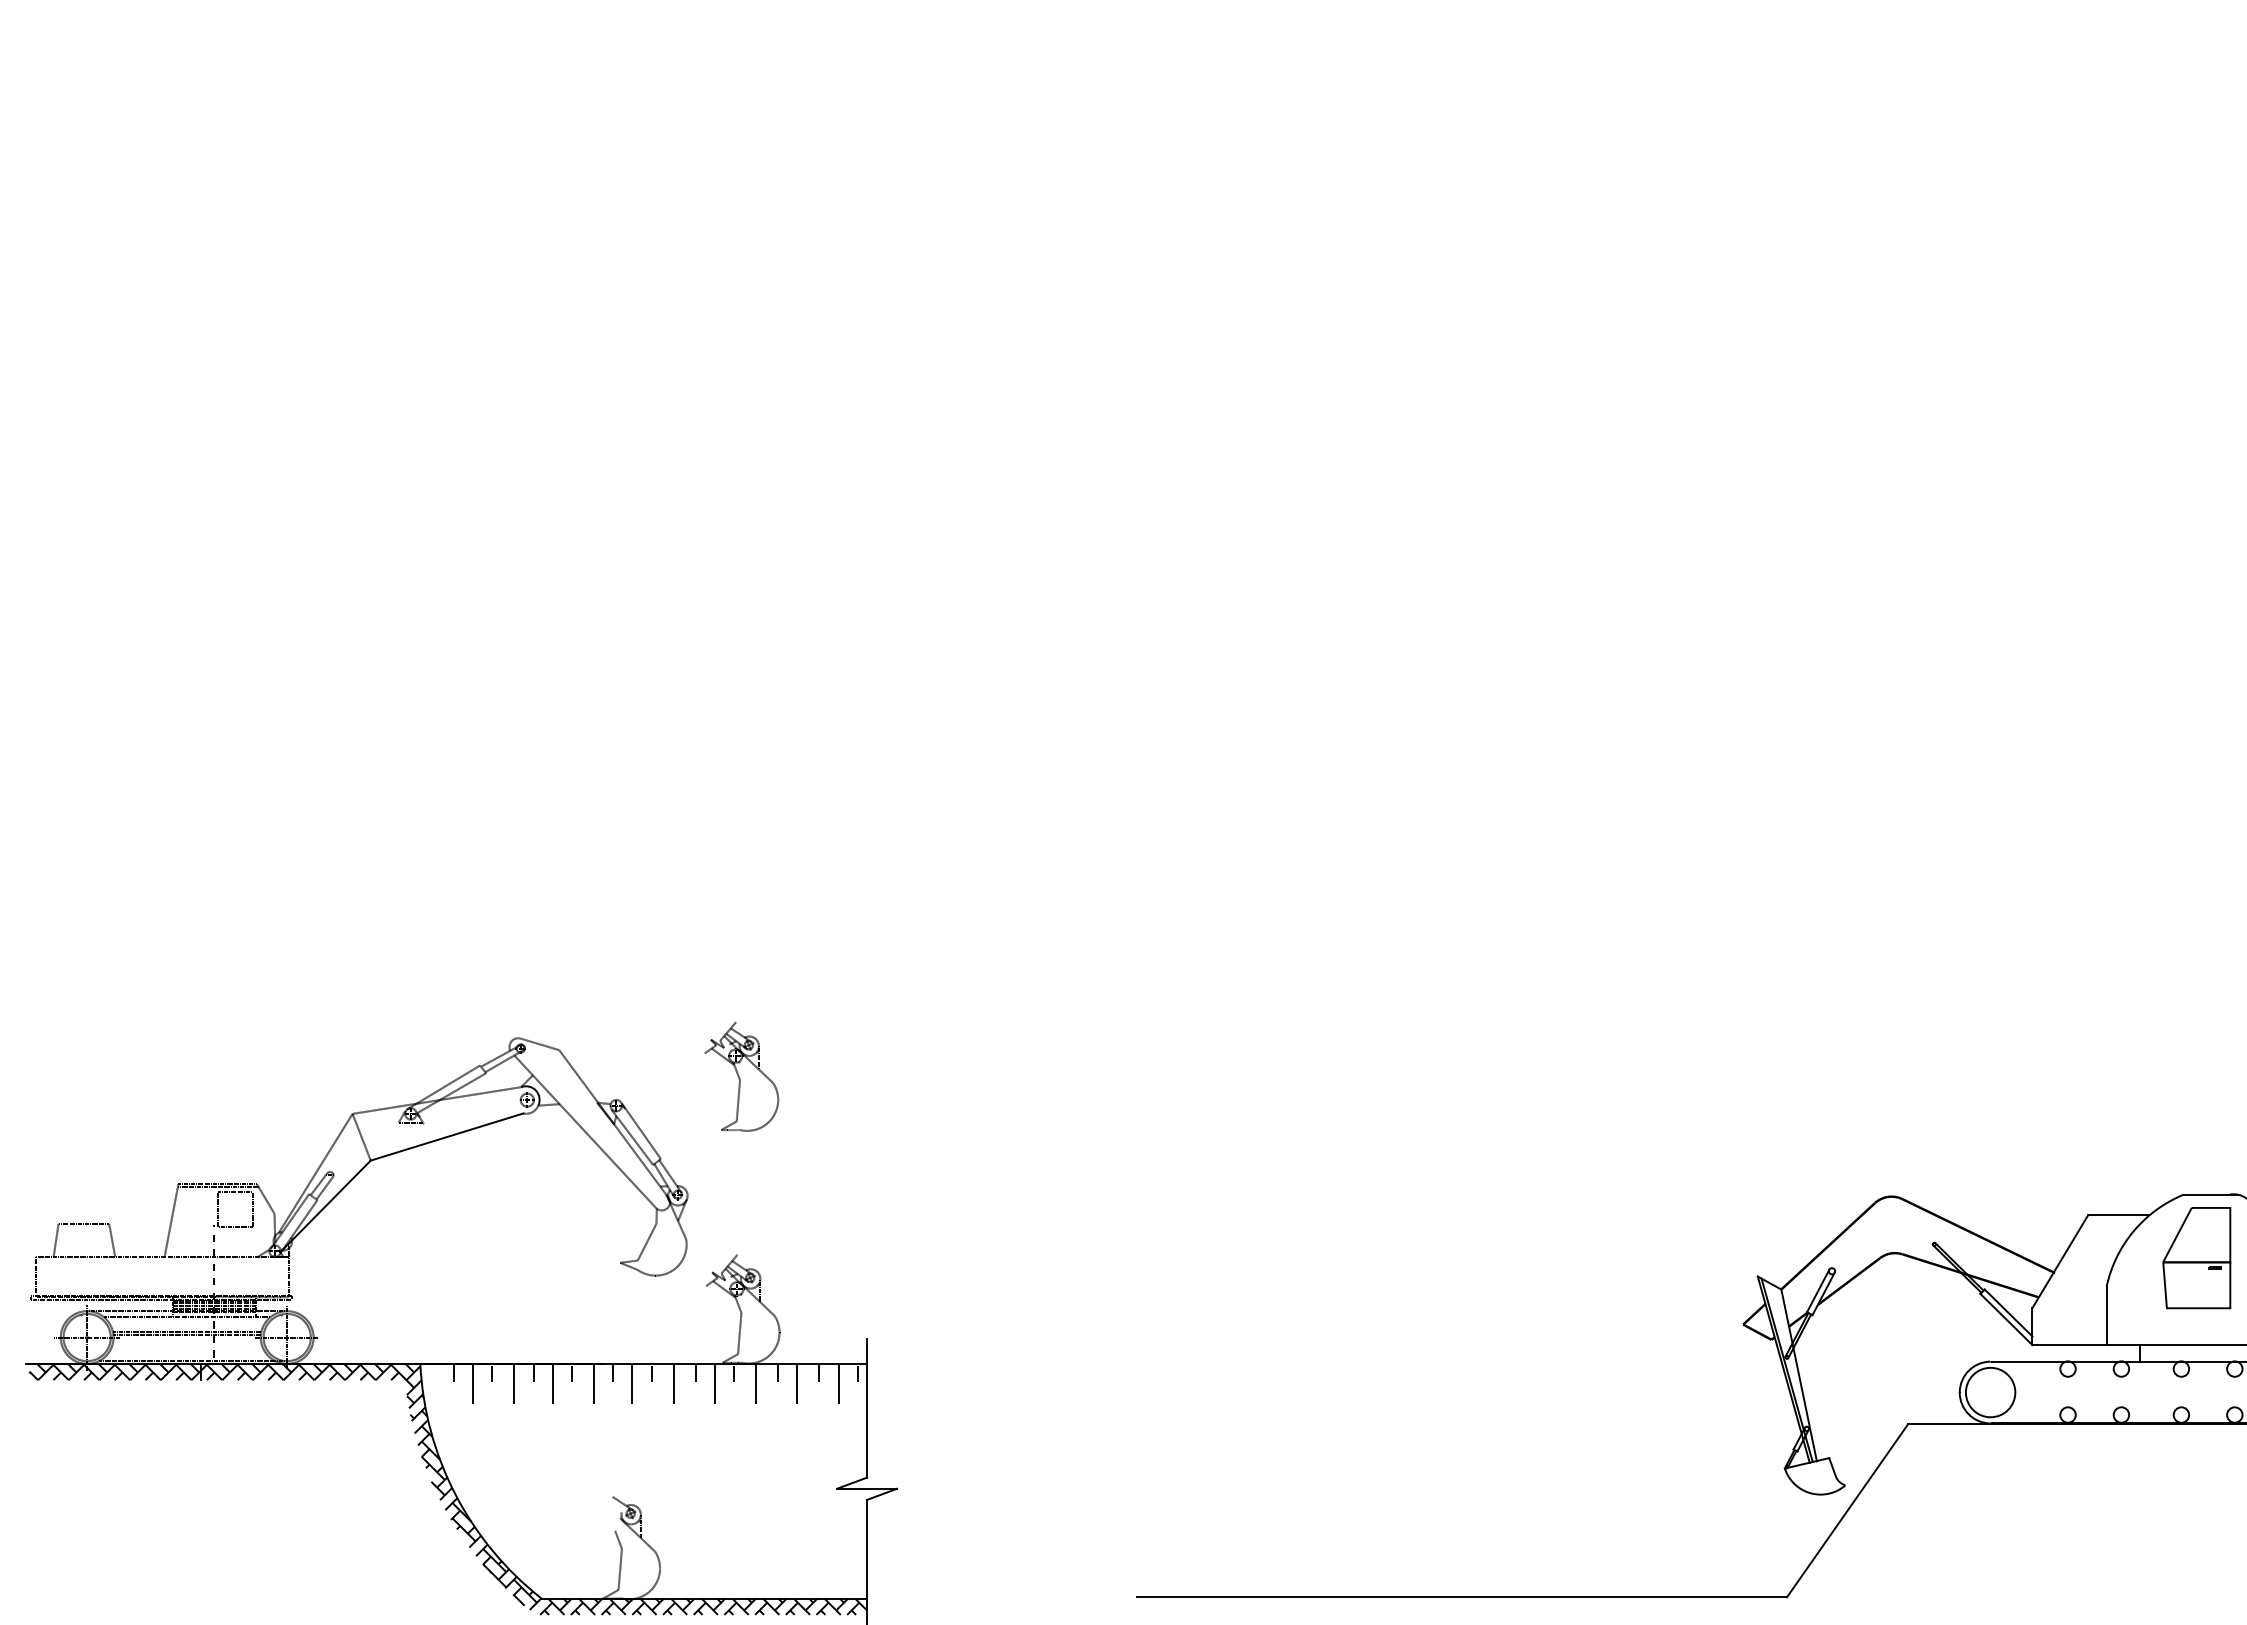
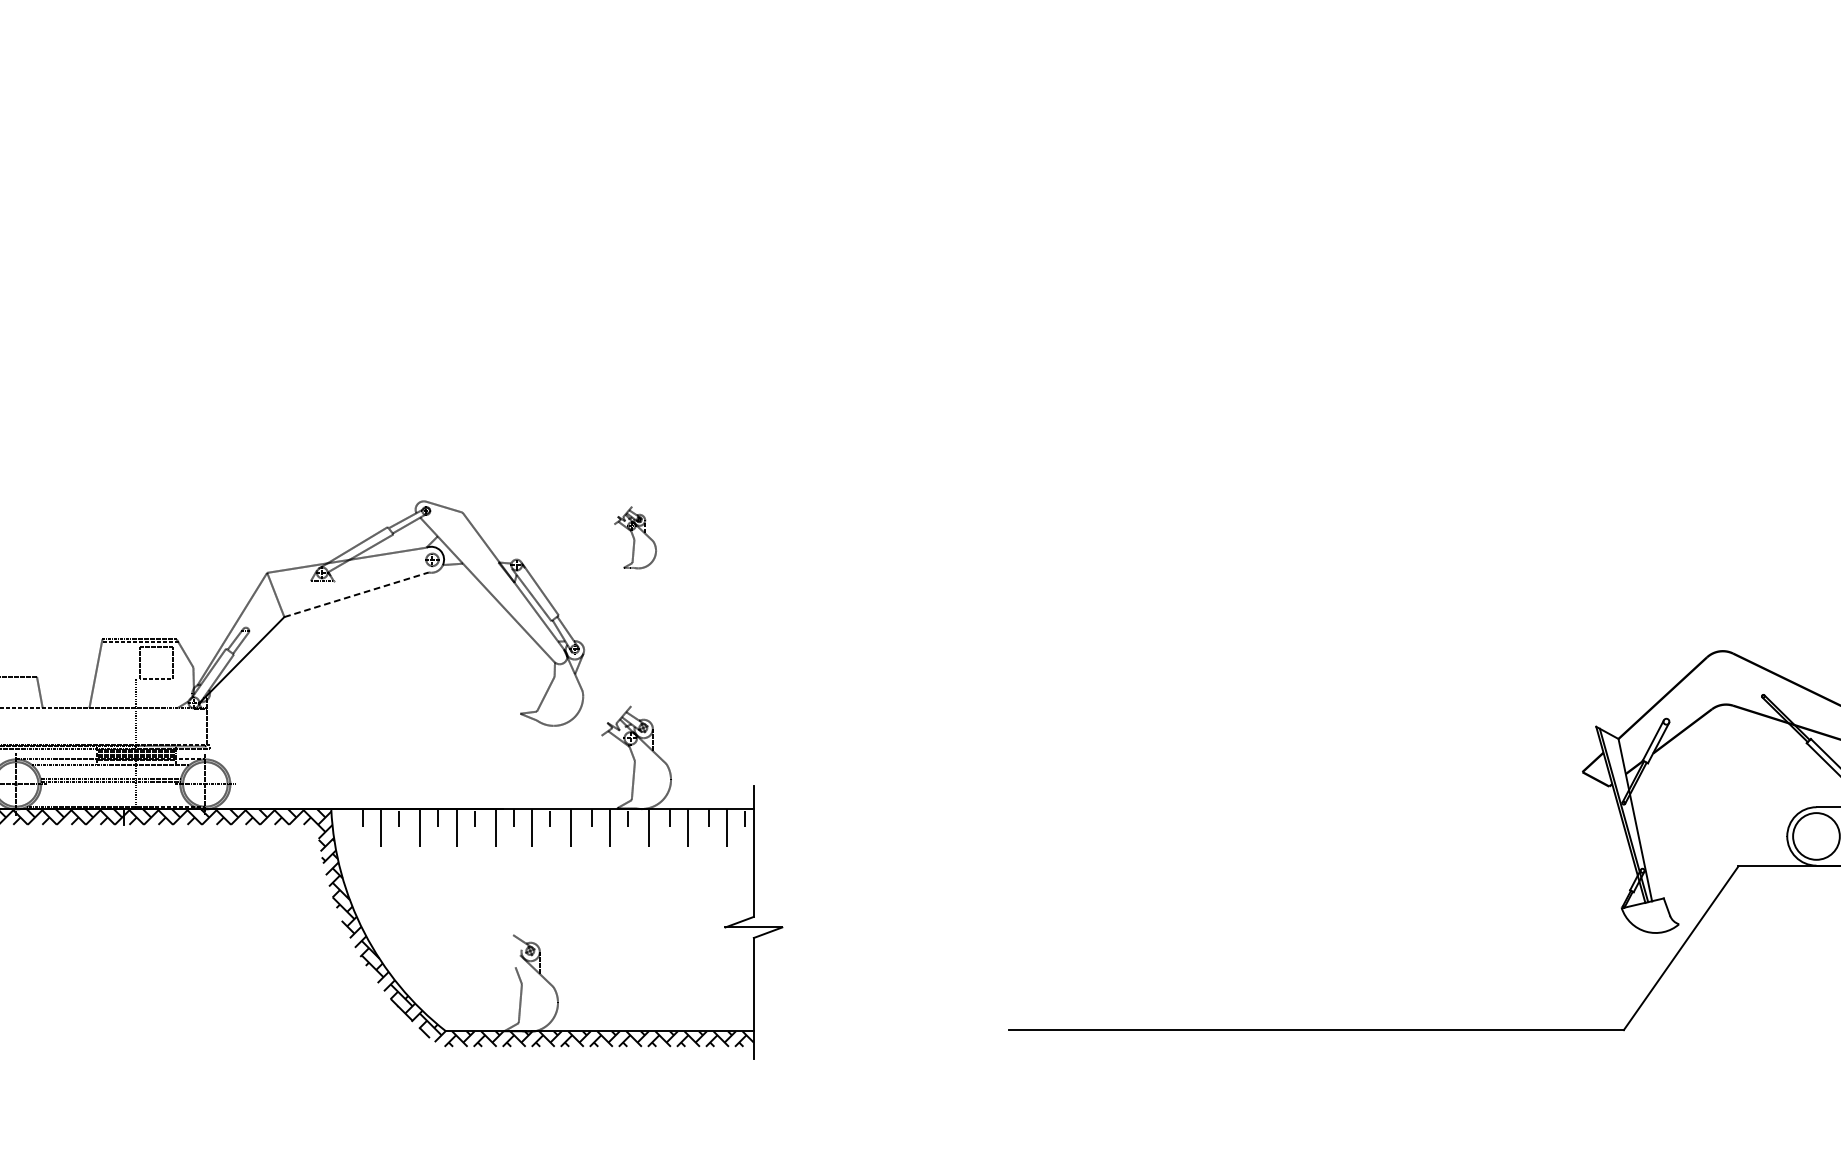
part: (741, 1076) -> (635, 537), size x0.6
line: (447, 1137) -> (356, 595), solid -> dashed

